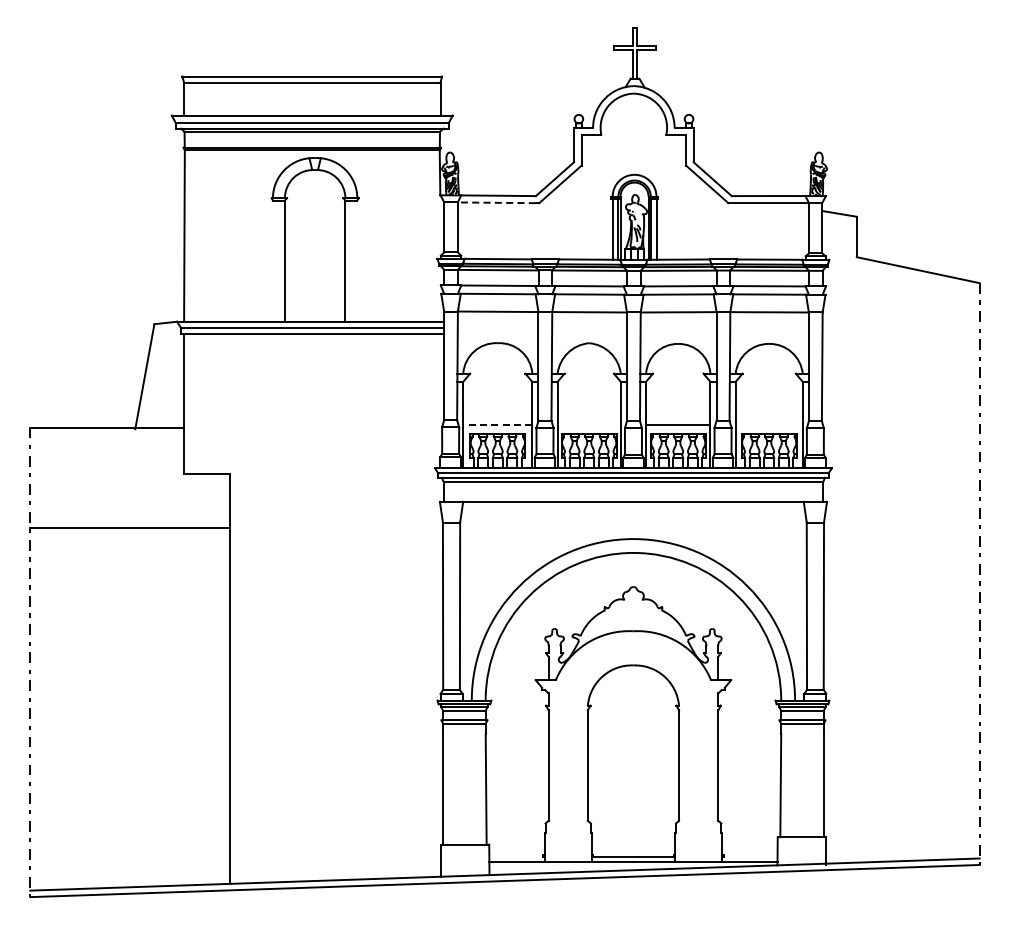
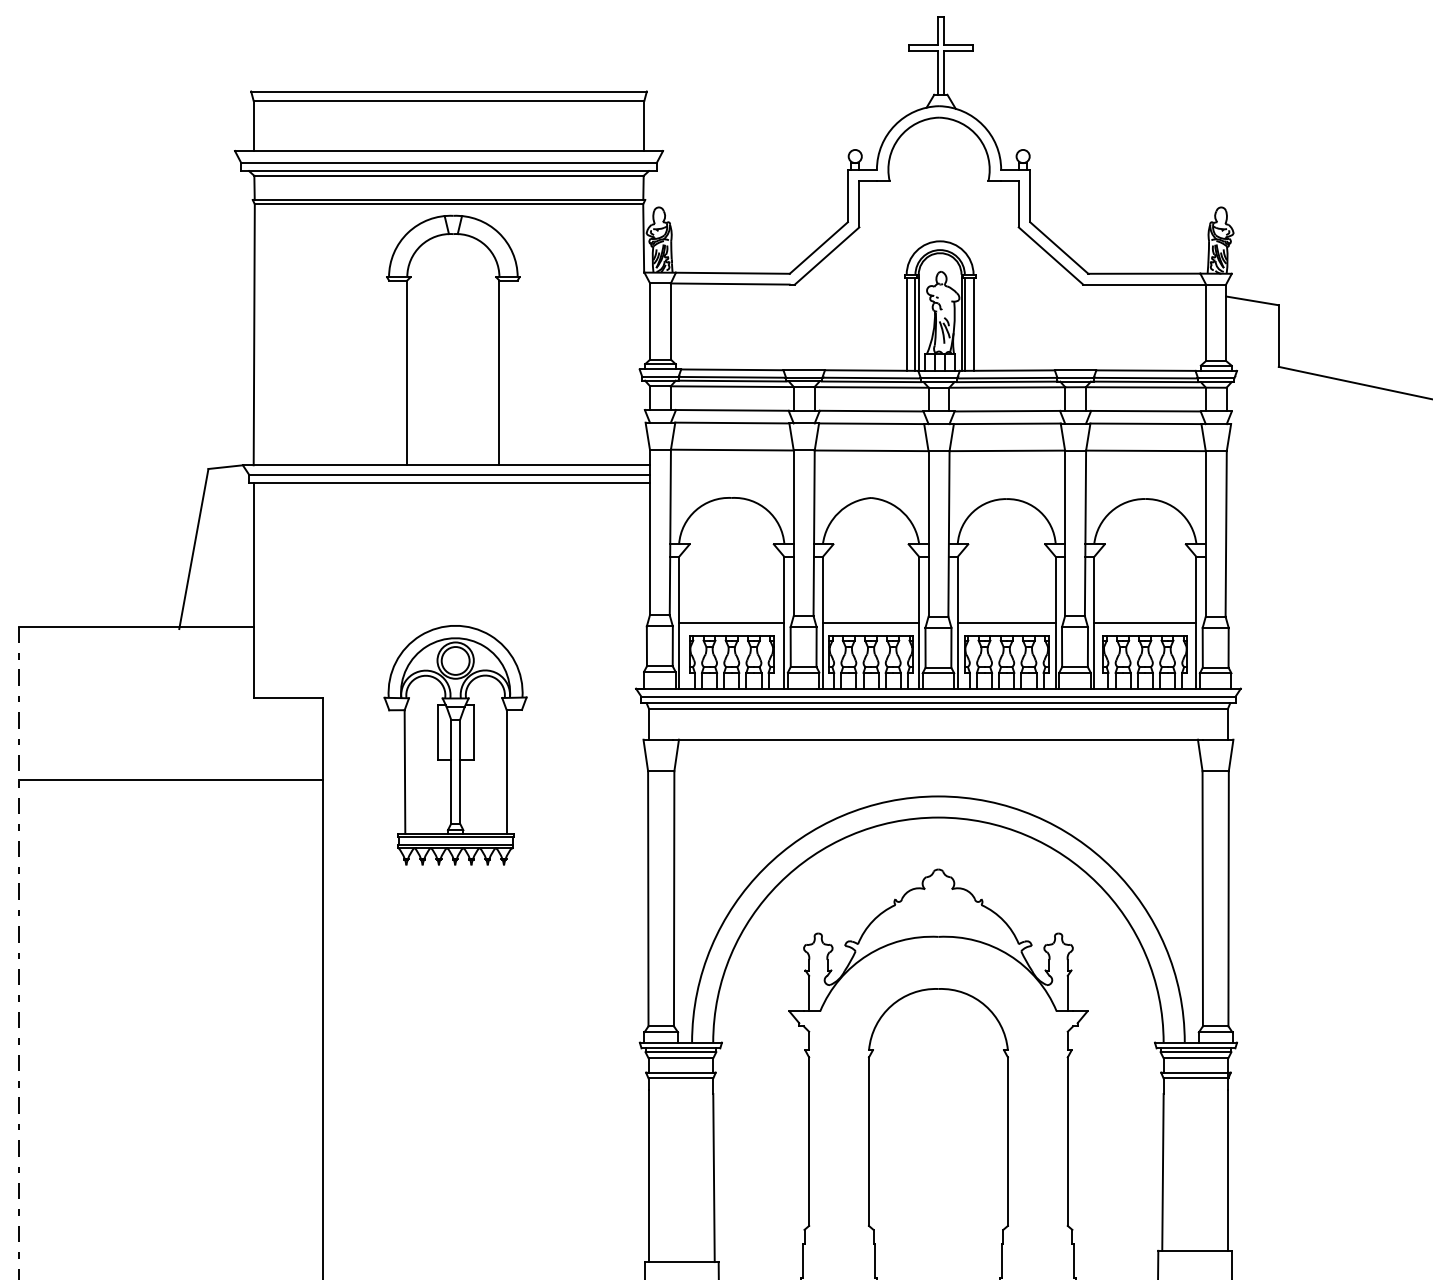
line: (496, 202) -> (729, 283), dashed -> solid
line: (497, 425) -> (731, 623), dashed -> solid
line: (588, 425) -> (869, 623), added
line: (768, 425) -> (1144, 623), added
part: (316, 505) -> (455, 745), added

